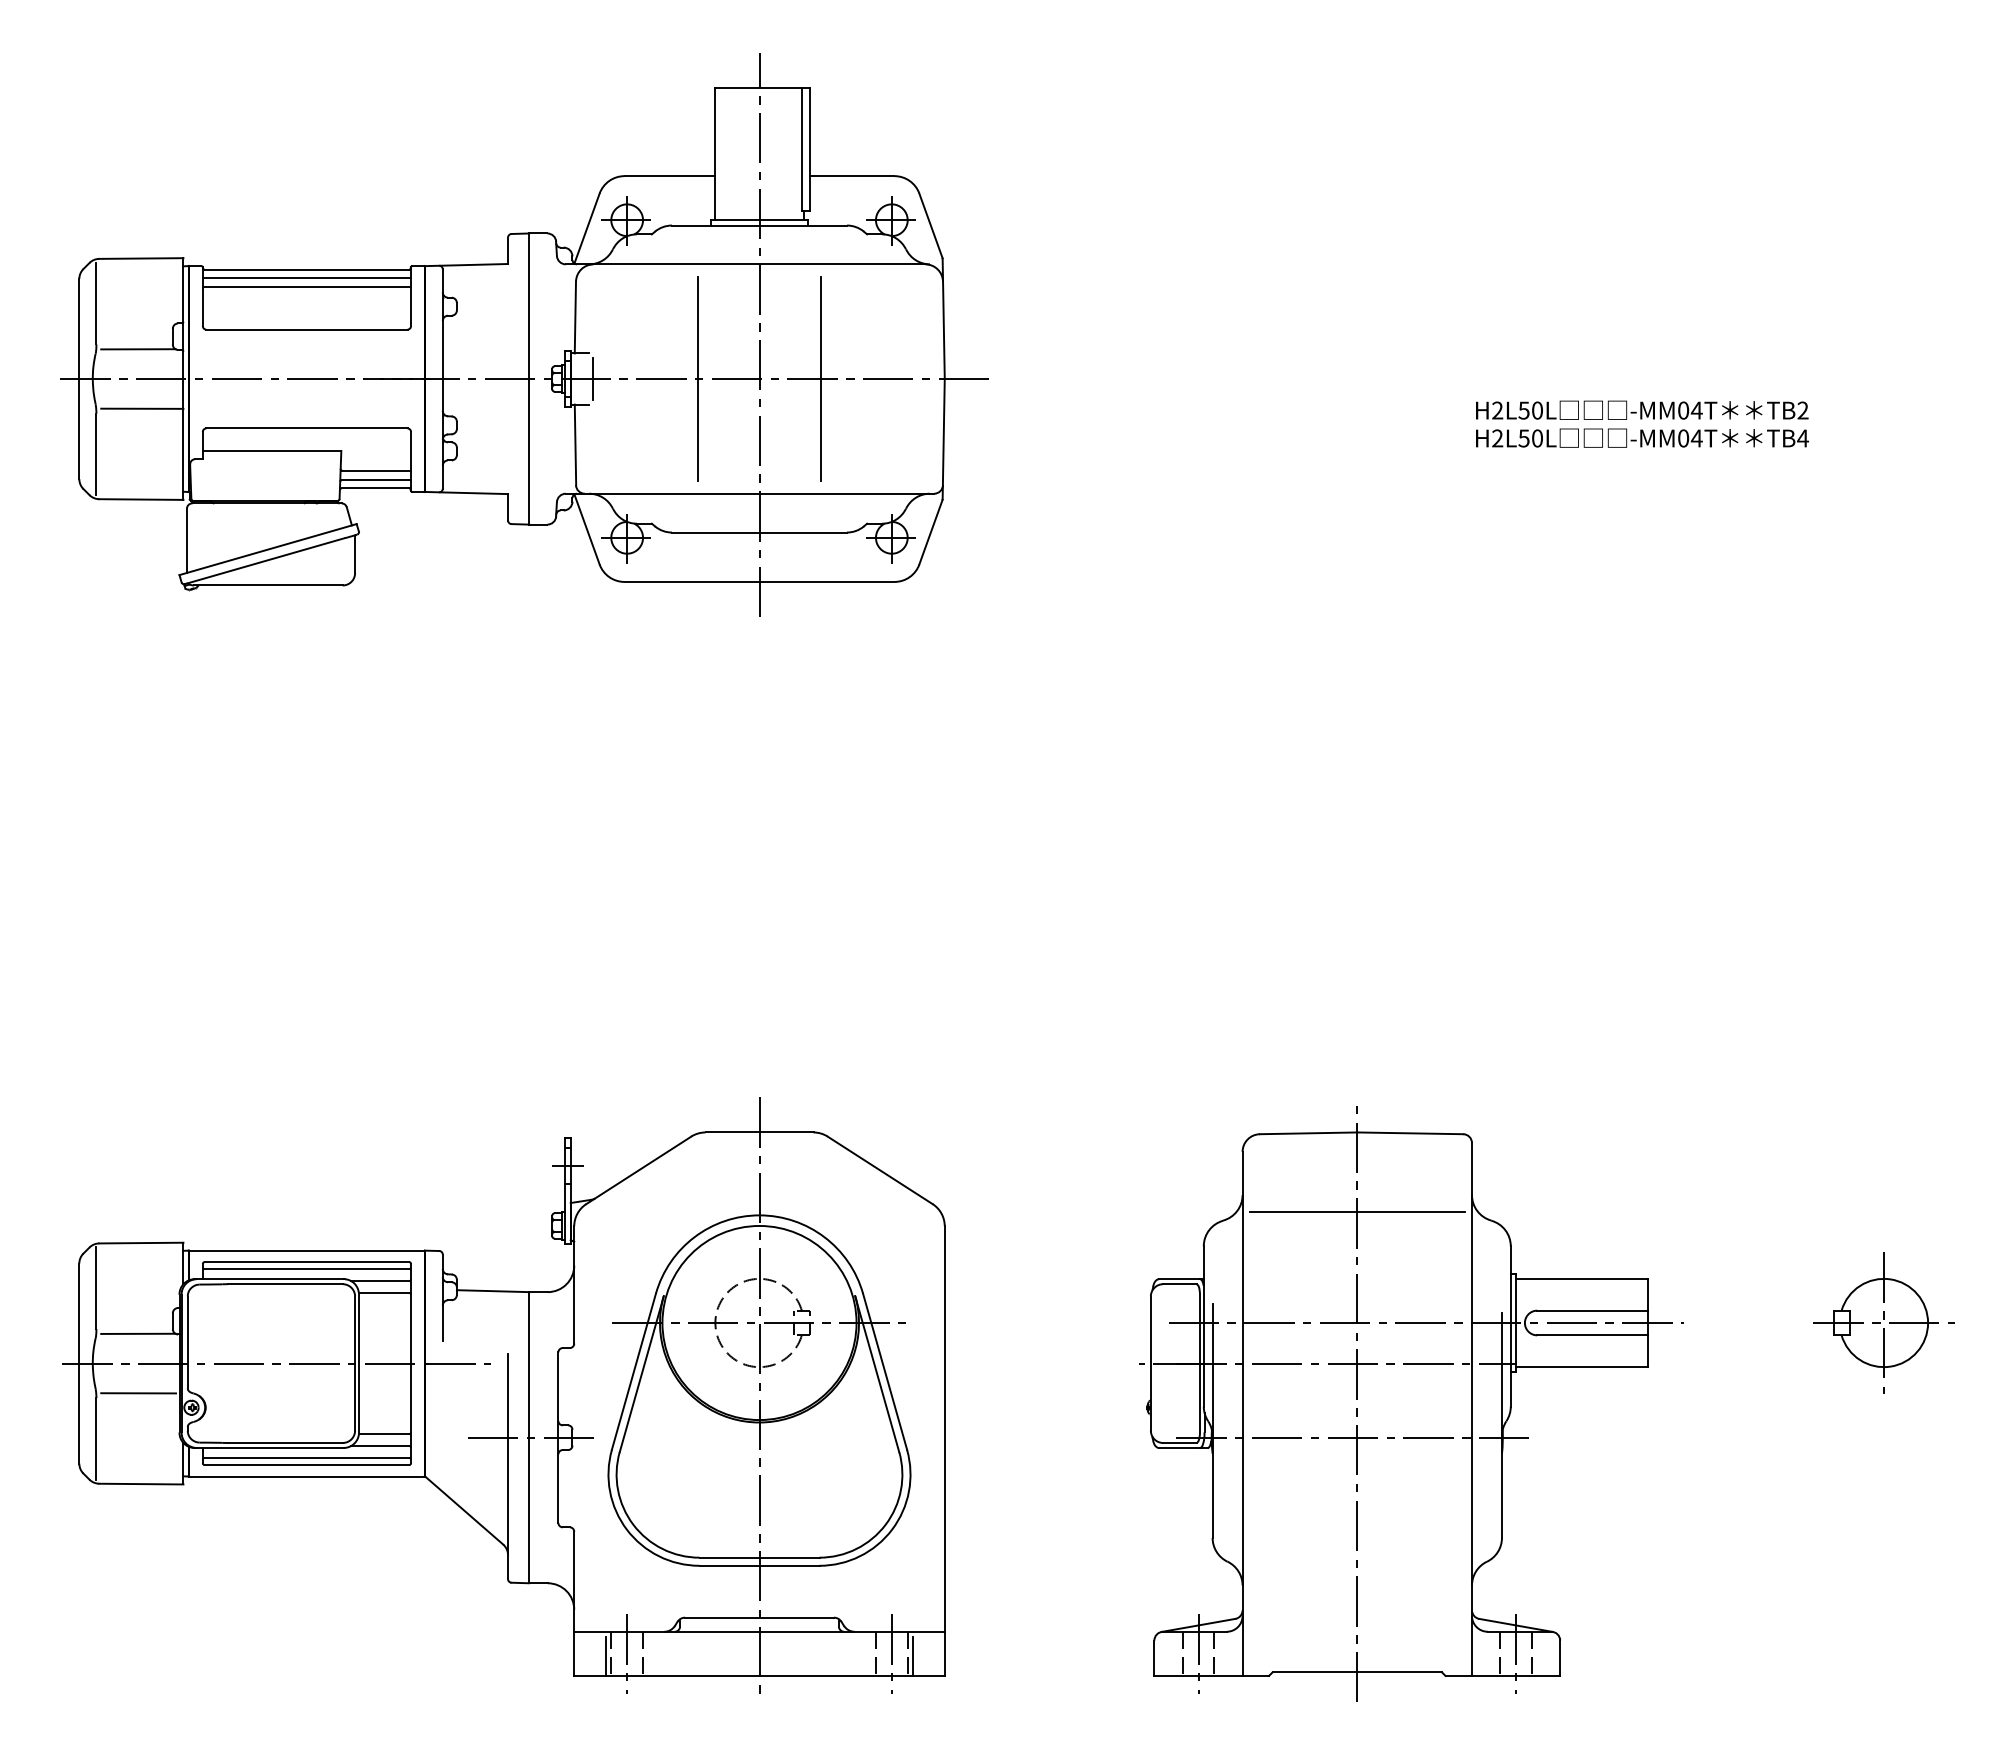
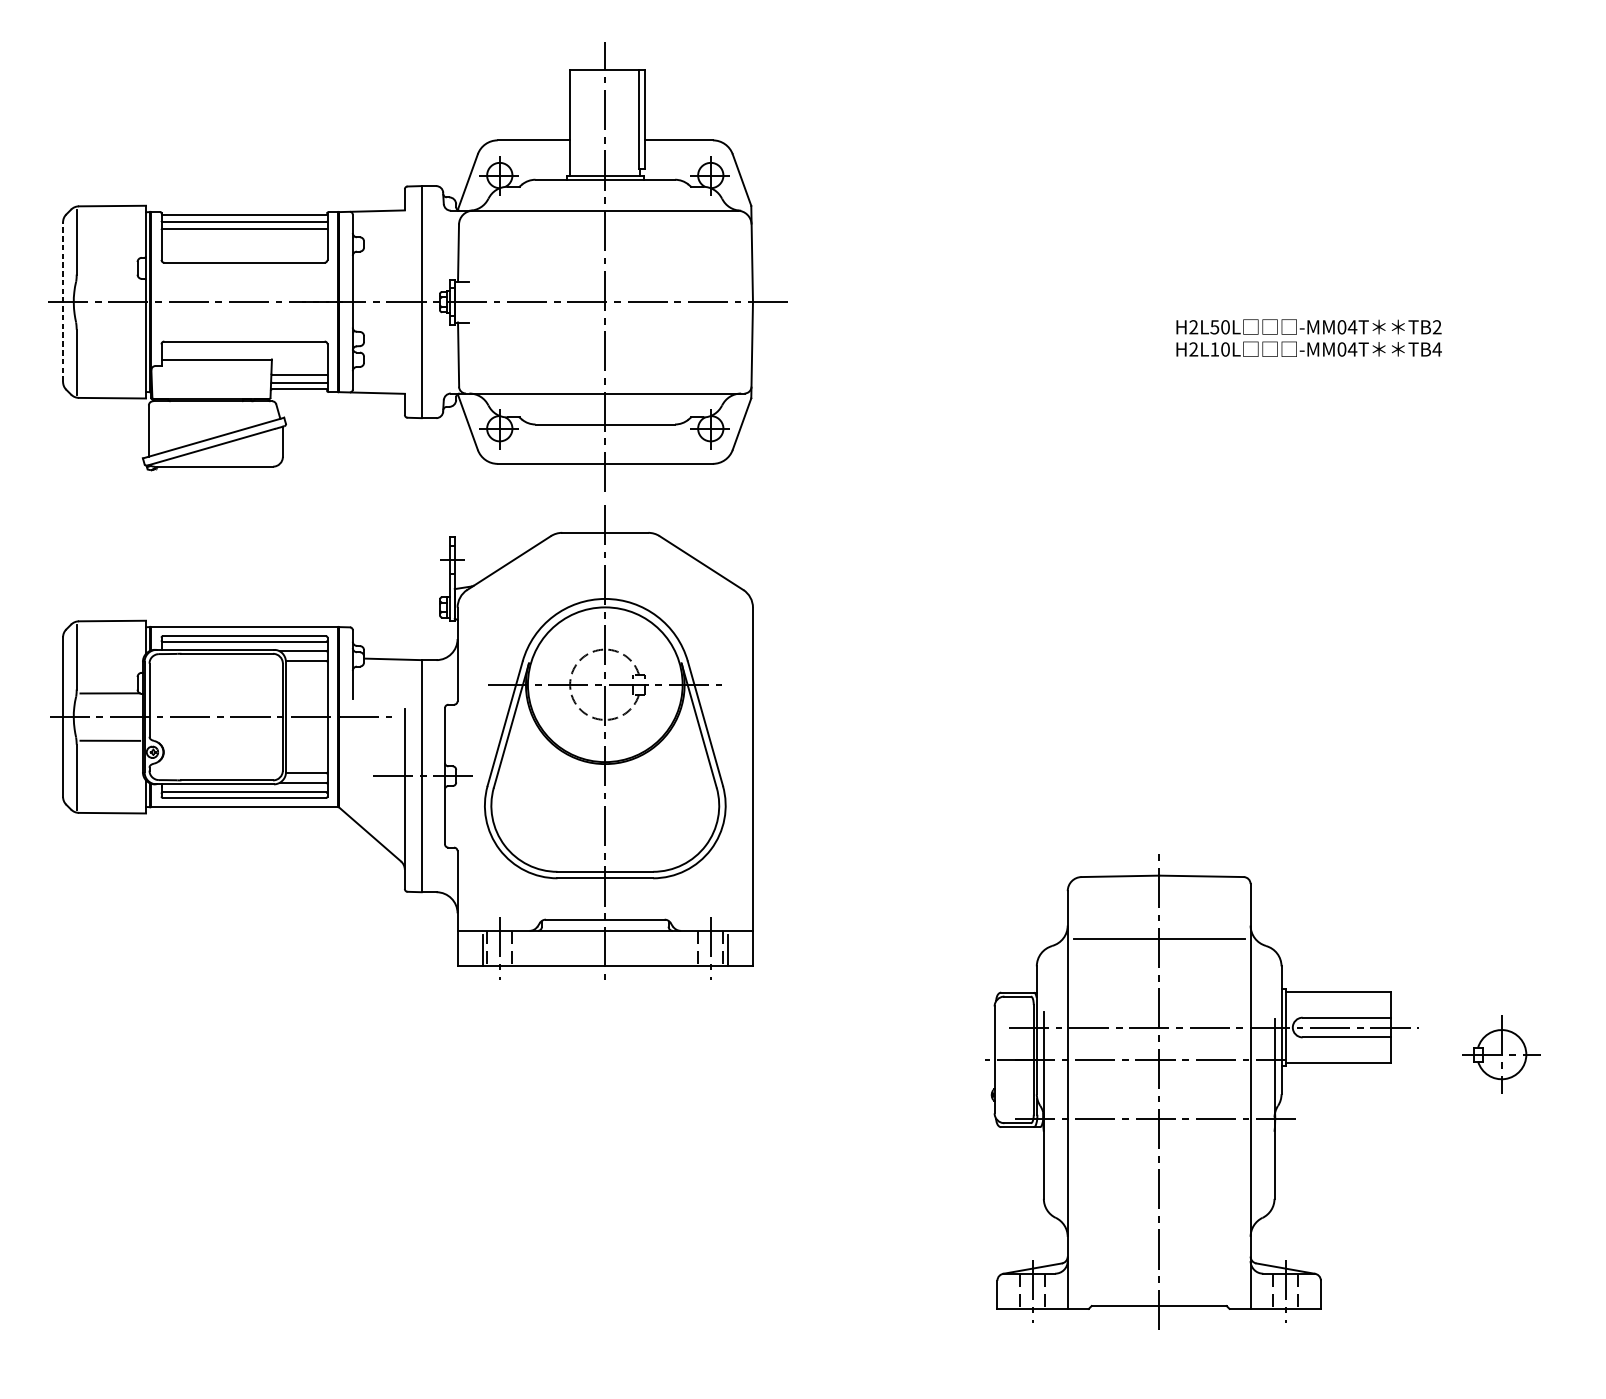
line: (138, 349) -> (110, 278), removed
line: (79, 378) -> (63, 301), solid -> dashed
line: (593, 378) -> (472, 301), removed
line: (697, 378) -> (555, 301), removed
line: (821, 378) -> (654, 301), removed
line: (142, 408) -> (113, 325), removed
text: (1523, 438) -> (1214, 349), H2L50L -> H2L10L
part: (1883, 1322) -> (1501, 1054), size x0.7
part: (503, 1395) -> (401, 742), moved
part: (1411, 1403) -> (1202, 1091), moved

